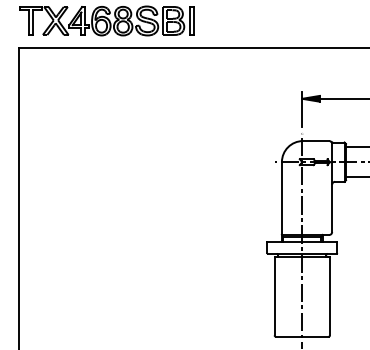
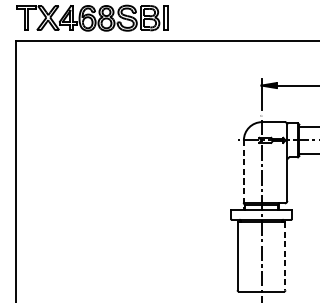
line: (281, 202) -> (243, 175), solid -> dashed
line: (329, 296) -> (285, 256), solid -> dashed

